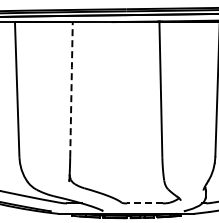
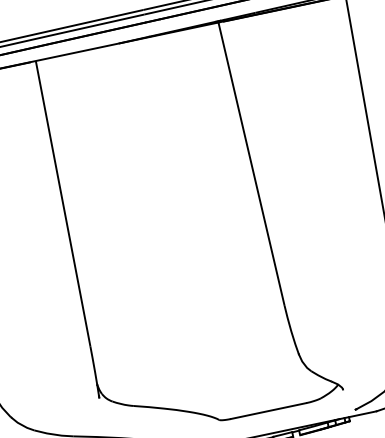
line: (71, 89) -> (63, 203), dashed -> solid
line: (144, 203) -> (267, 411), dashed -> solid

